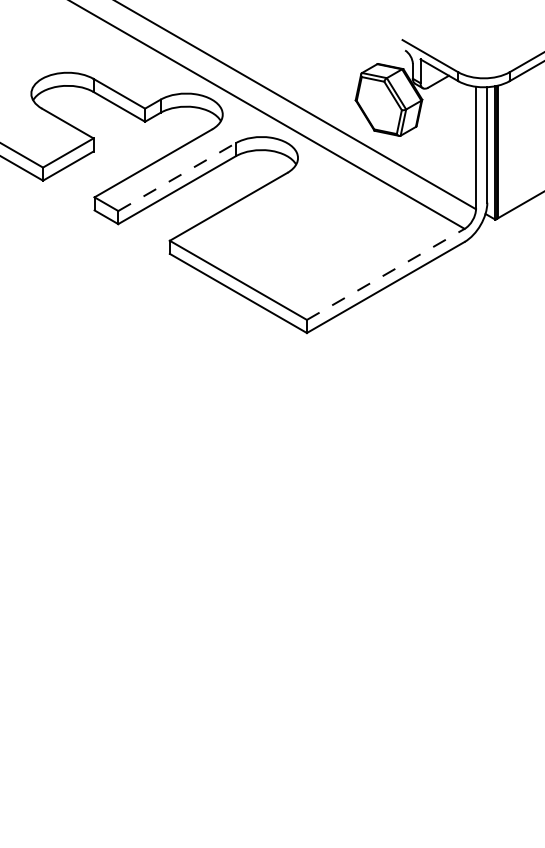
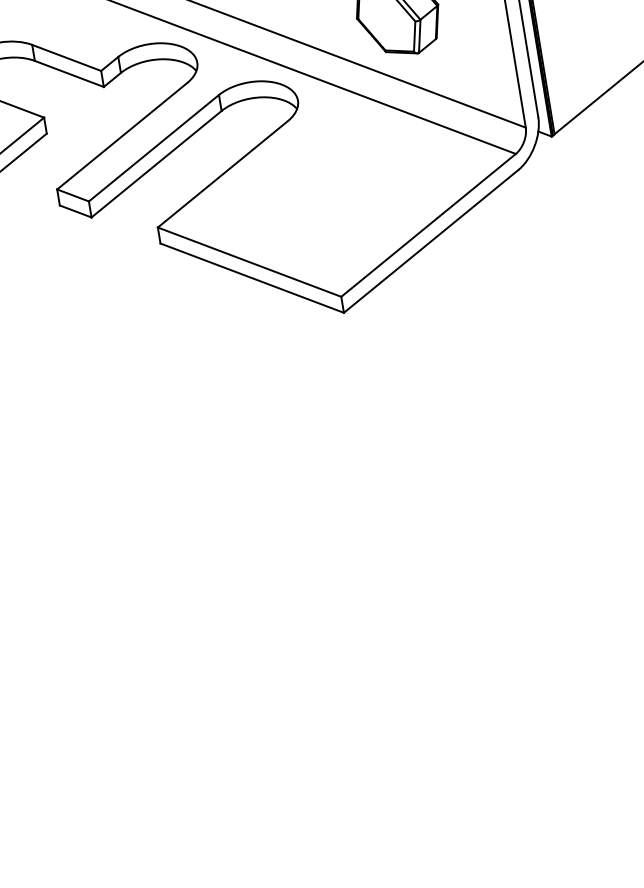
line: (177, 177) -> (154, 148), dashed -> solid
line: (386, 274) -> (429, 225), dashed -> solid

